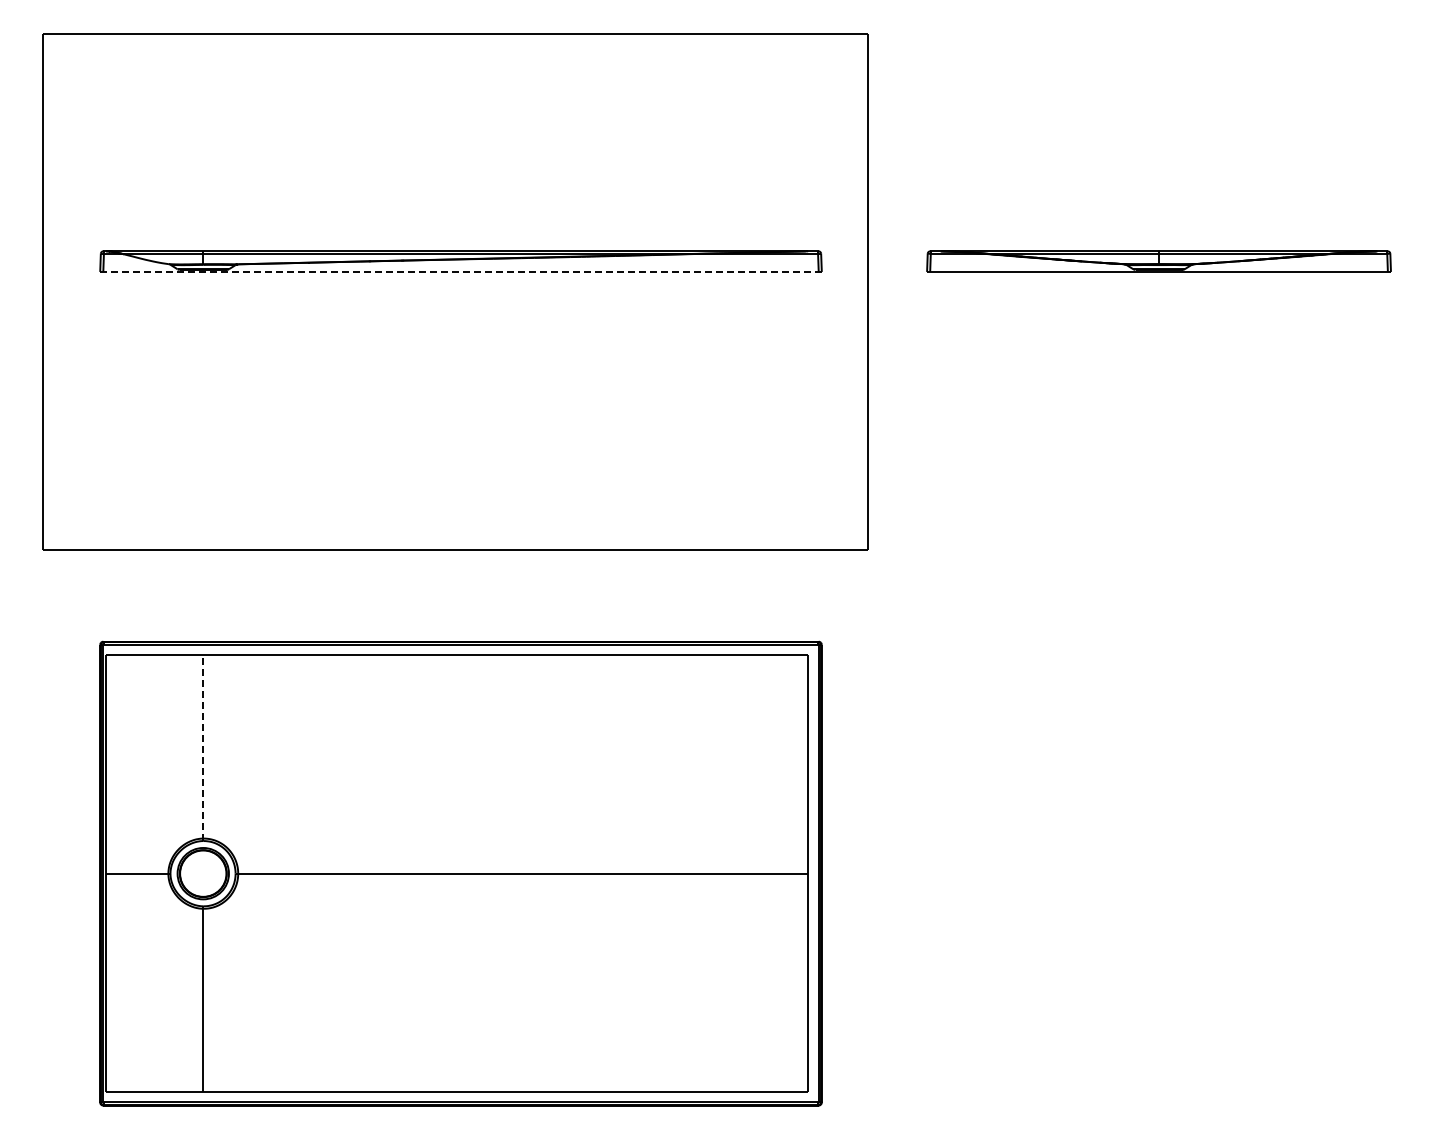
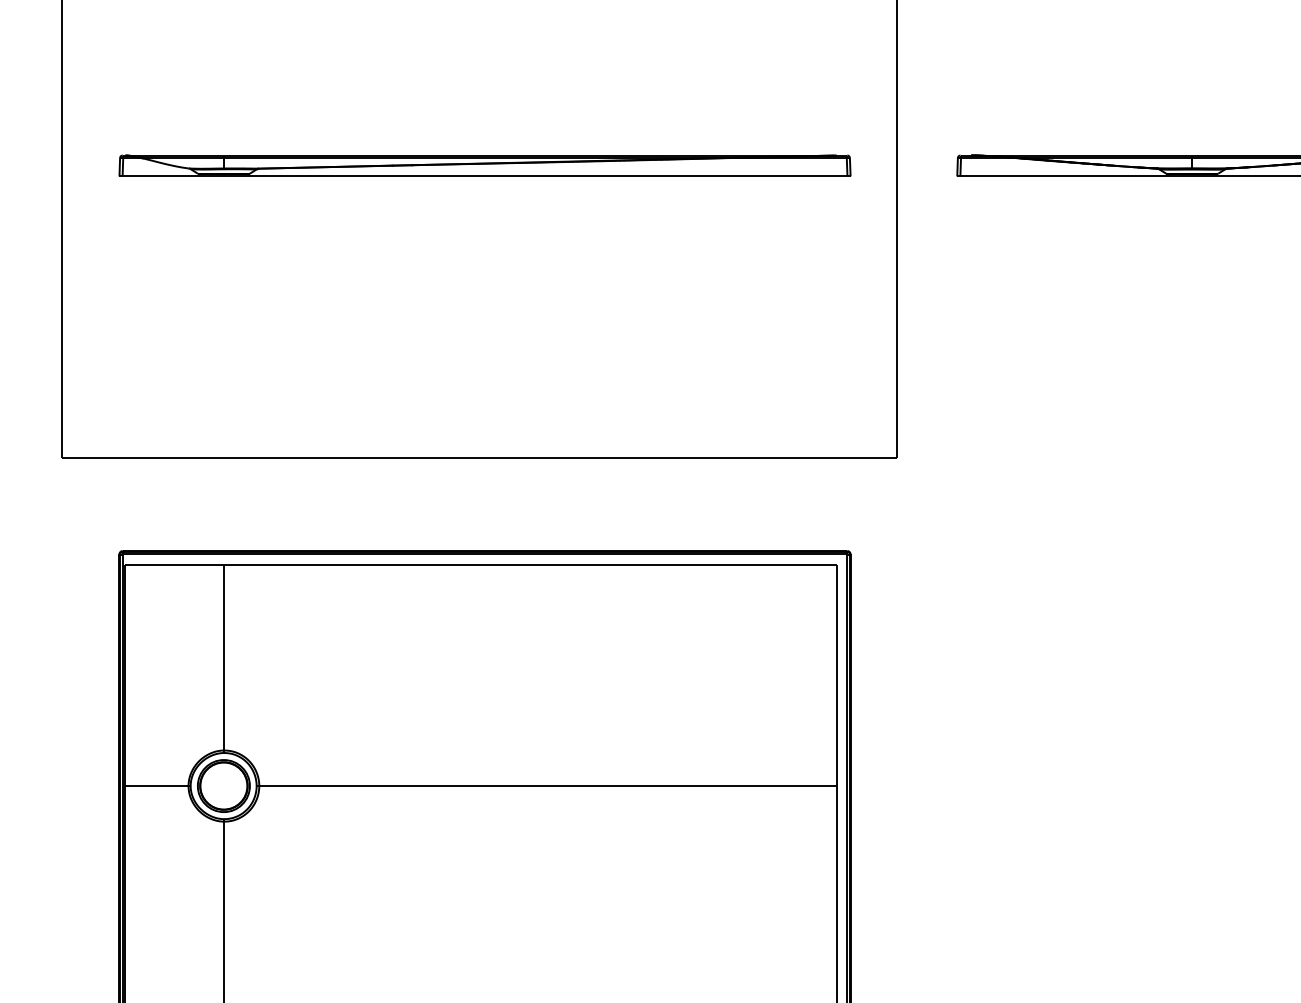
line: (461, 271) -> (485, 175), dashed -> solid
line: (203, 748) -> (224, 659), dashed -> solid

